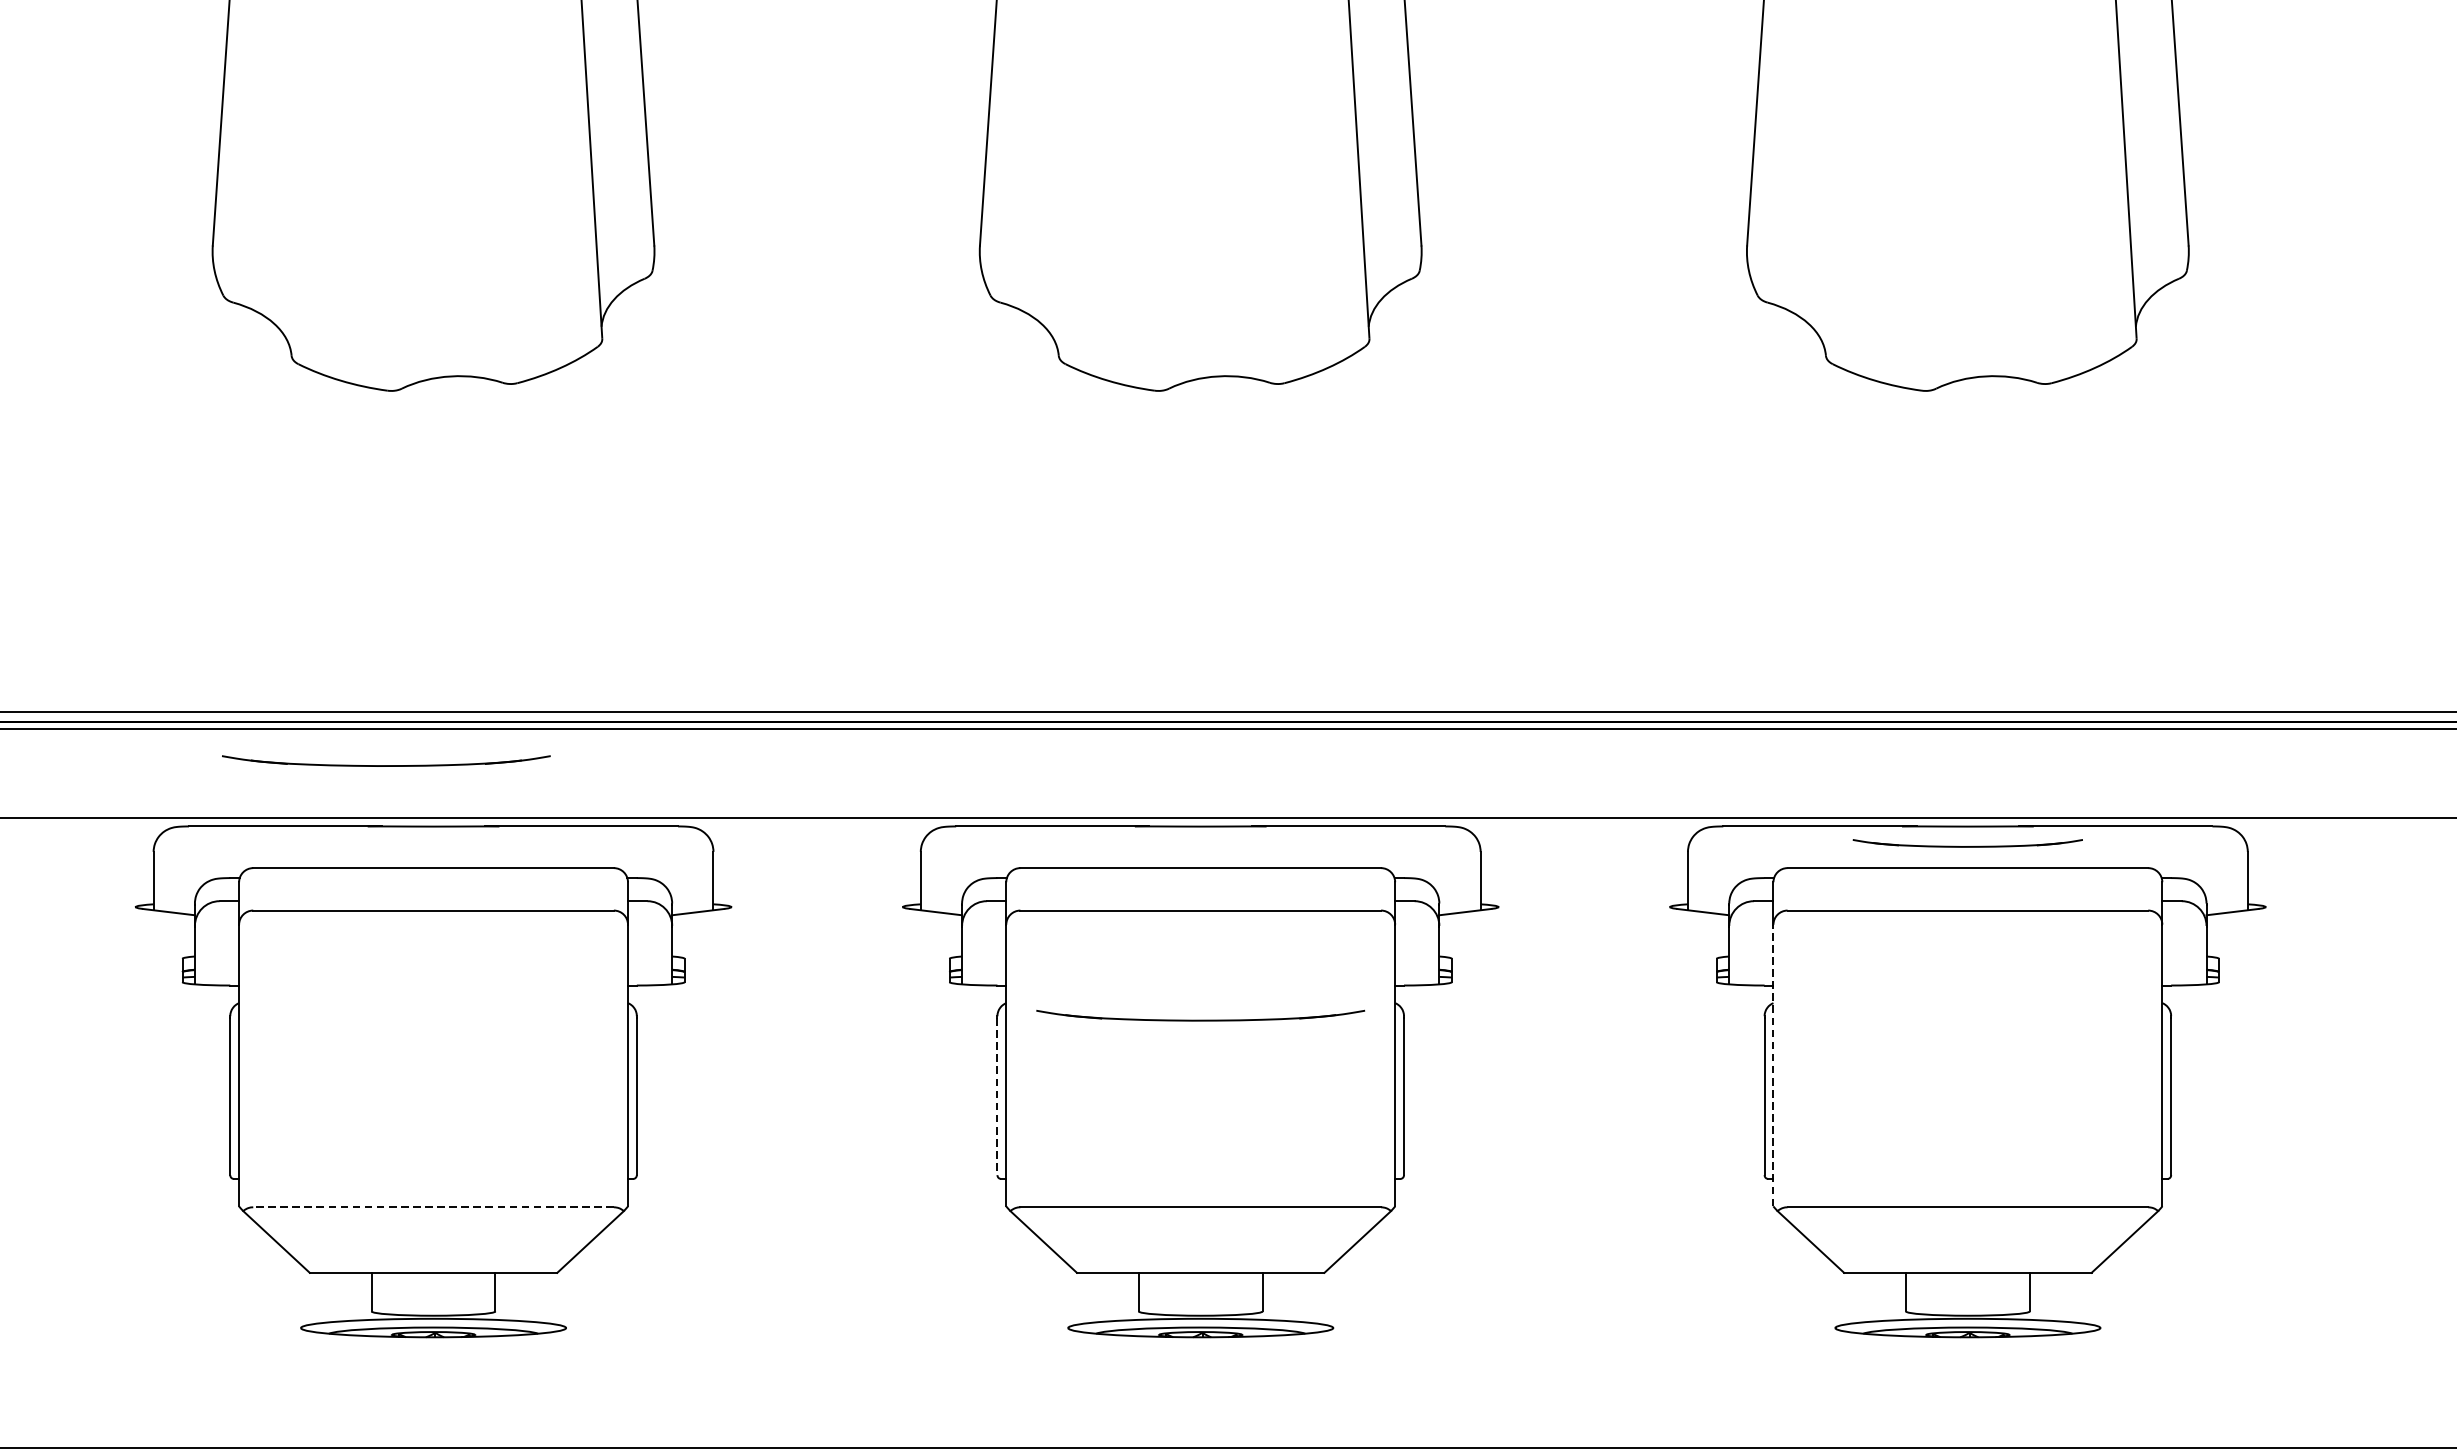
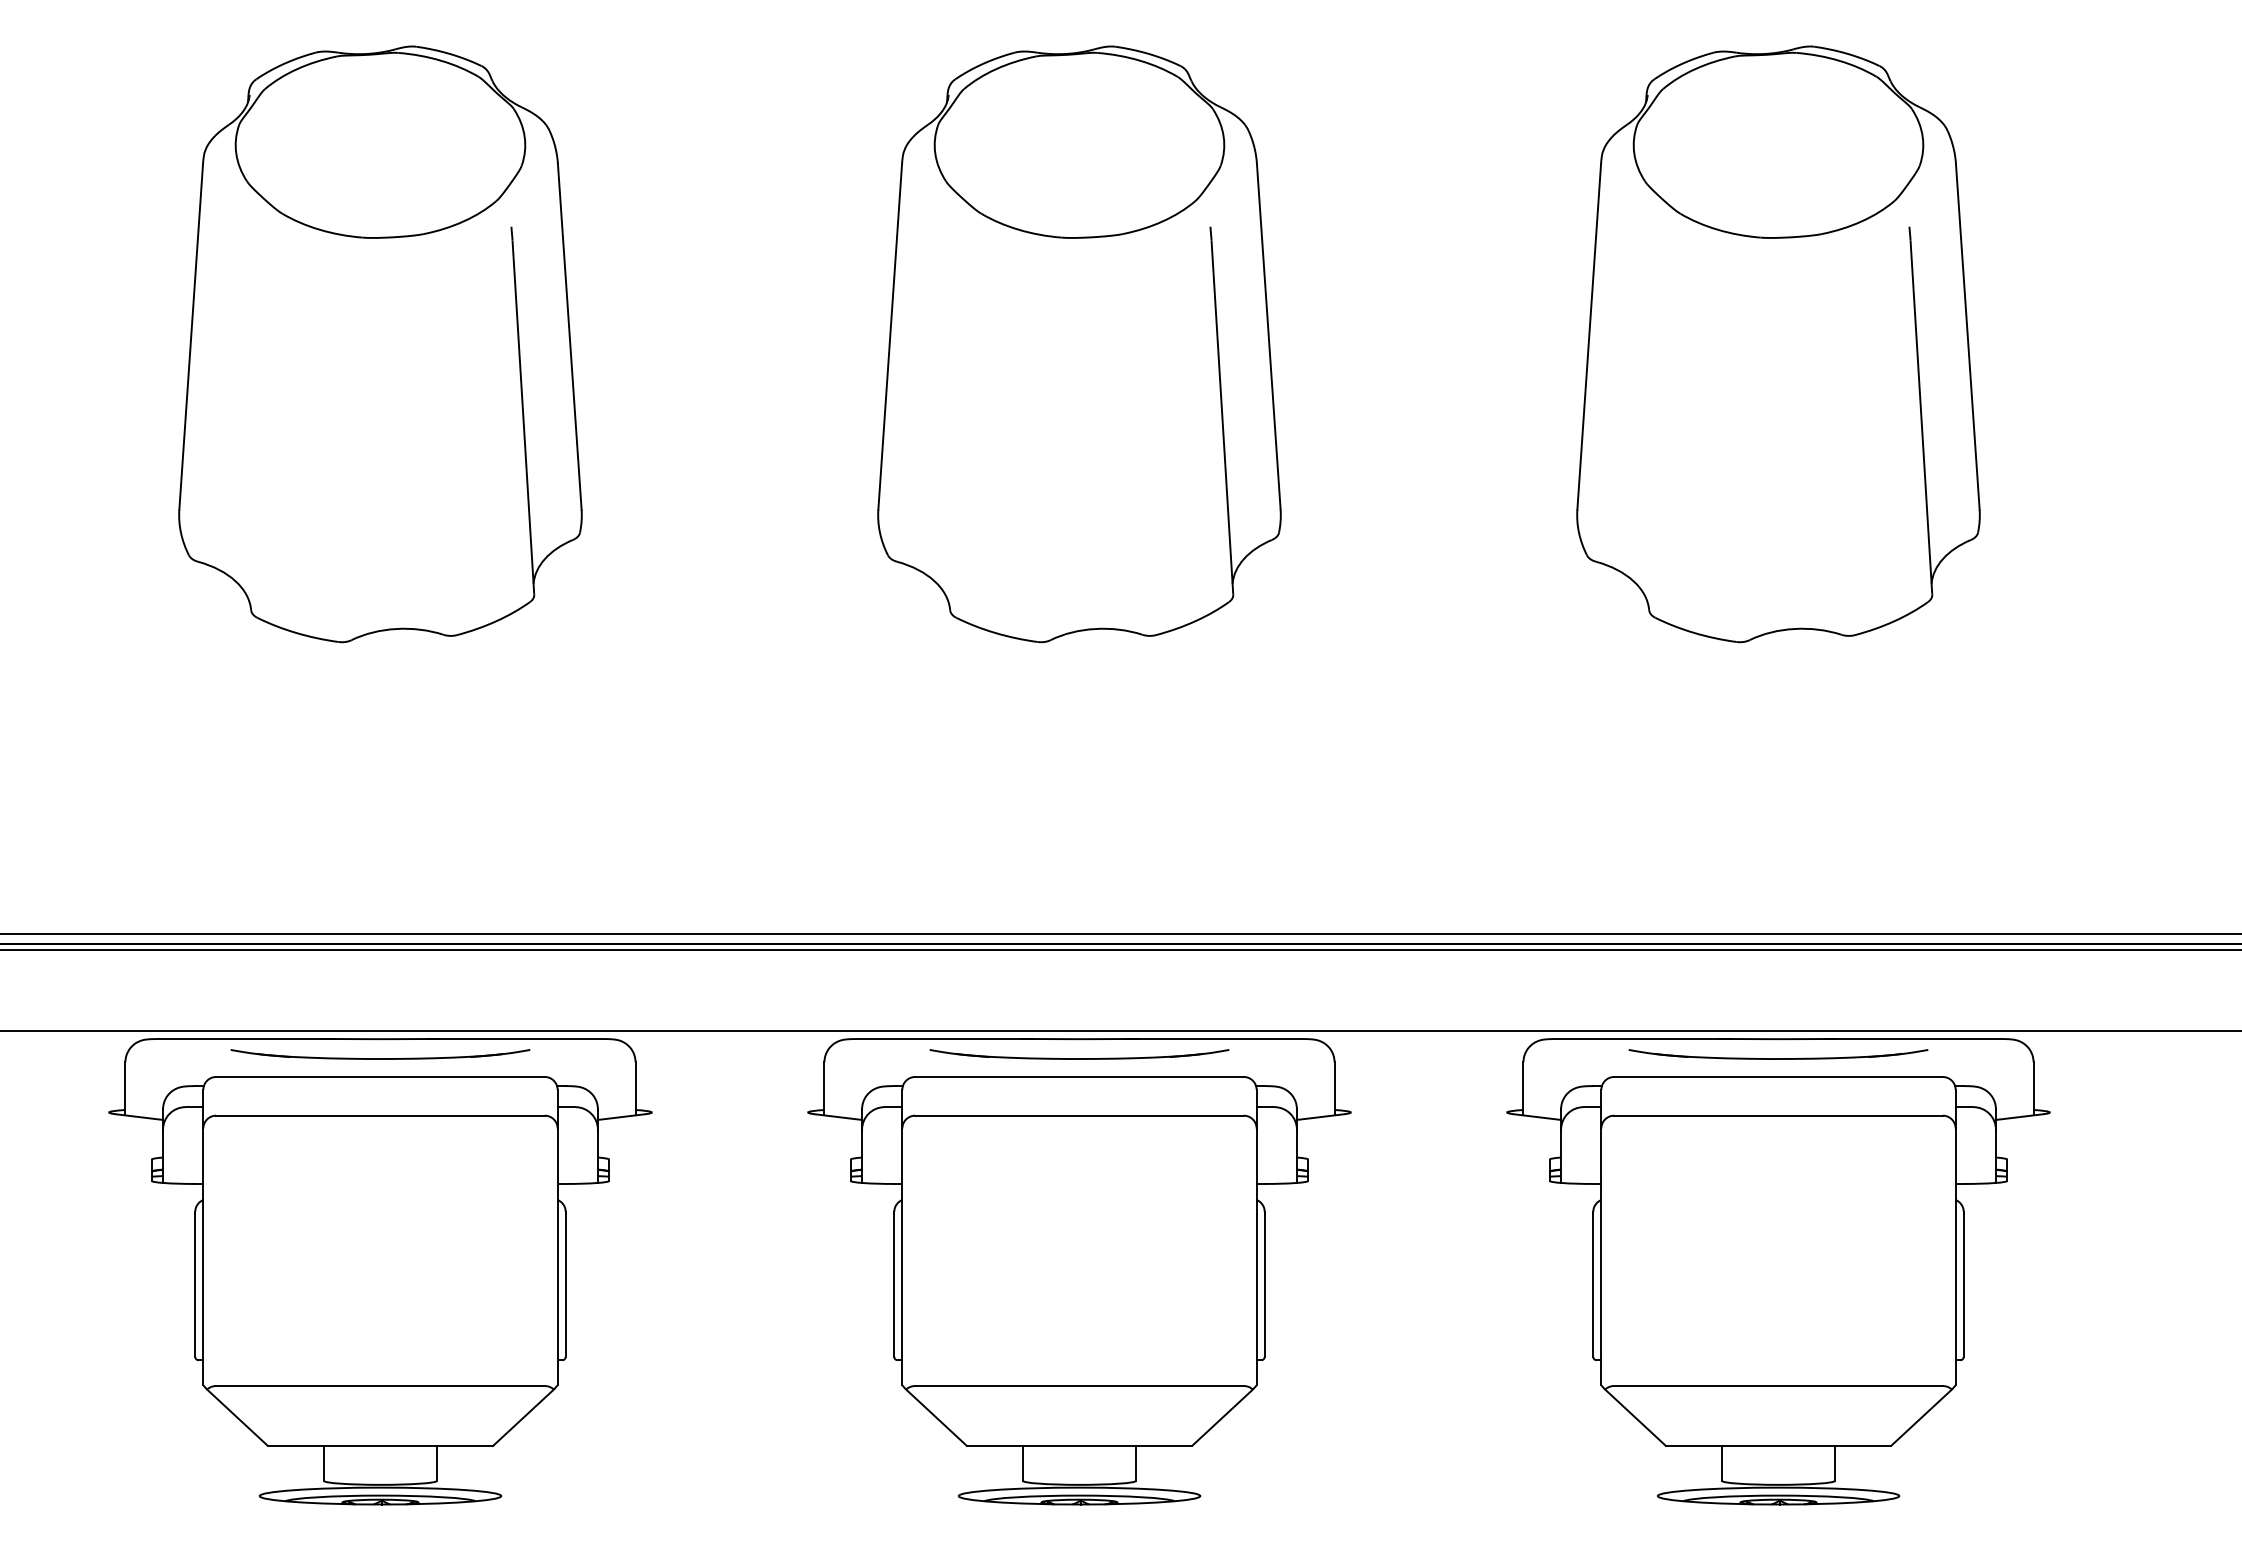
part: (386, 761) -> (380, 1054), moved
part: (1967, 843) -> (1778, 1054), size x1.43
part: (1200, 1015) -> (1079, 1054), moved
line: (1773, 1065) -> (1601, 1256), dashed -> solid
line: (997, 1096) -> (894, 1285), dashed -> solid
line: (432, 1207) -> (379, 1386), dashed -> solid

